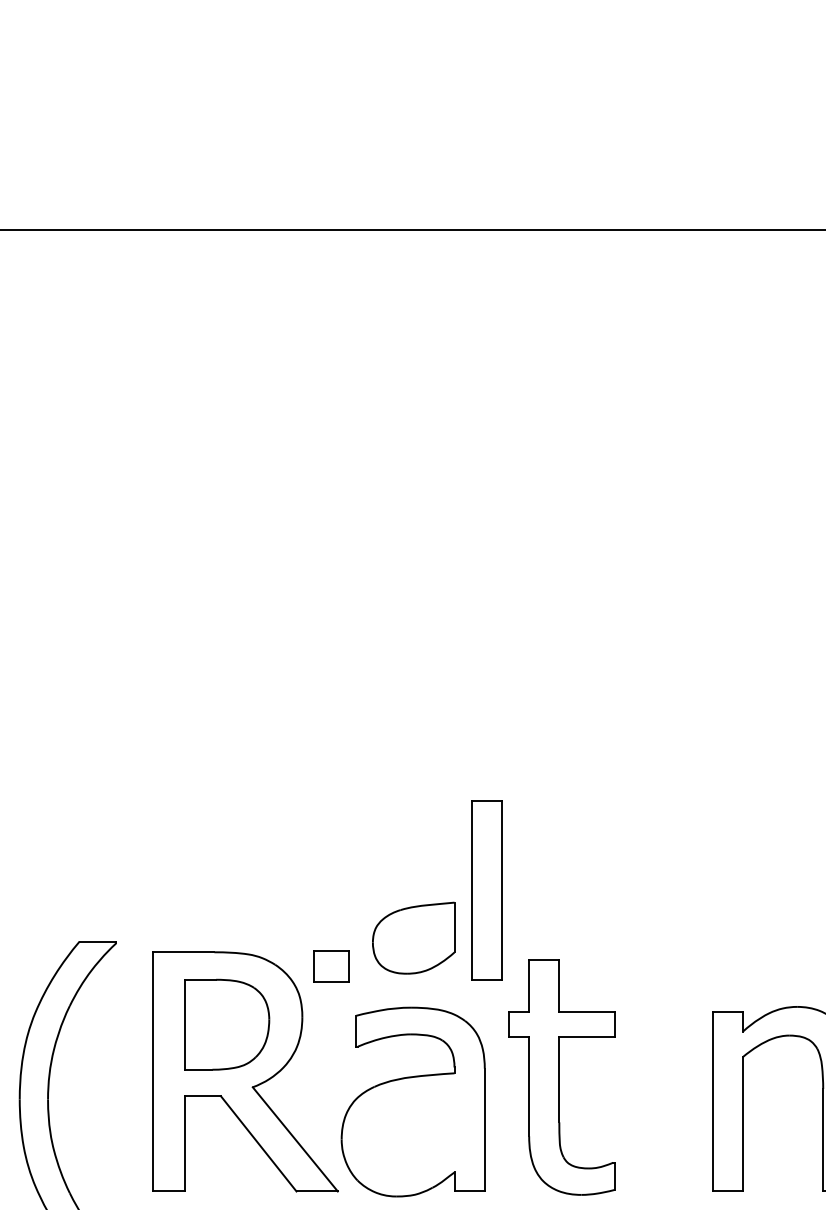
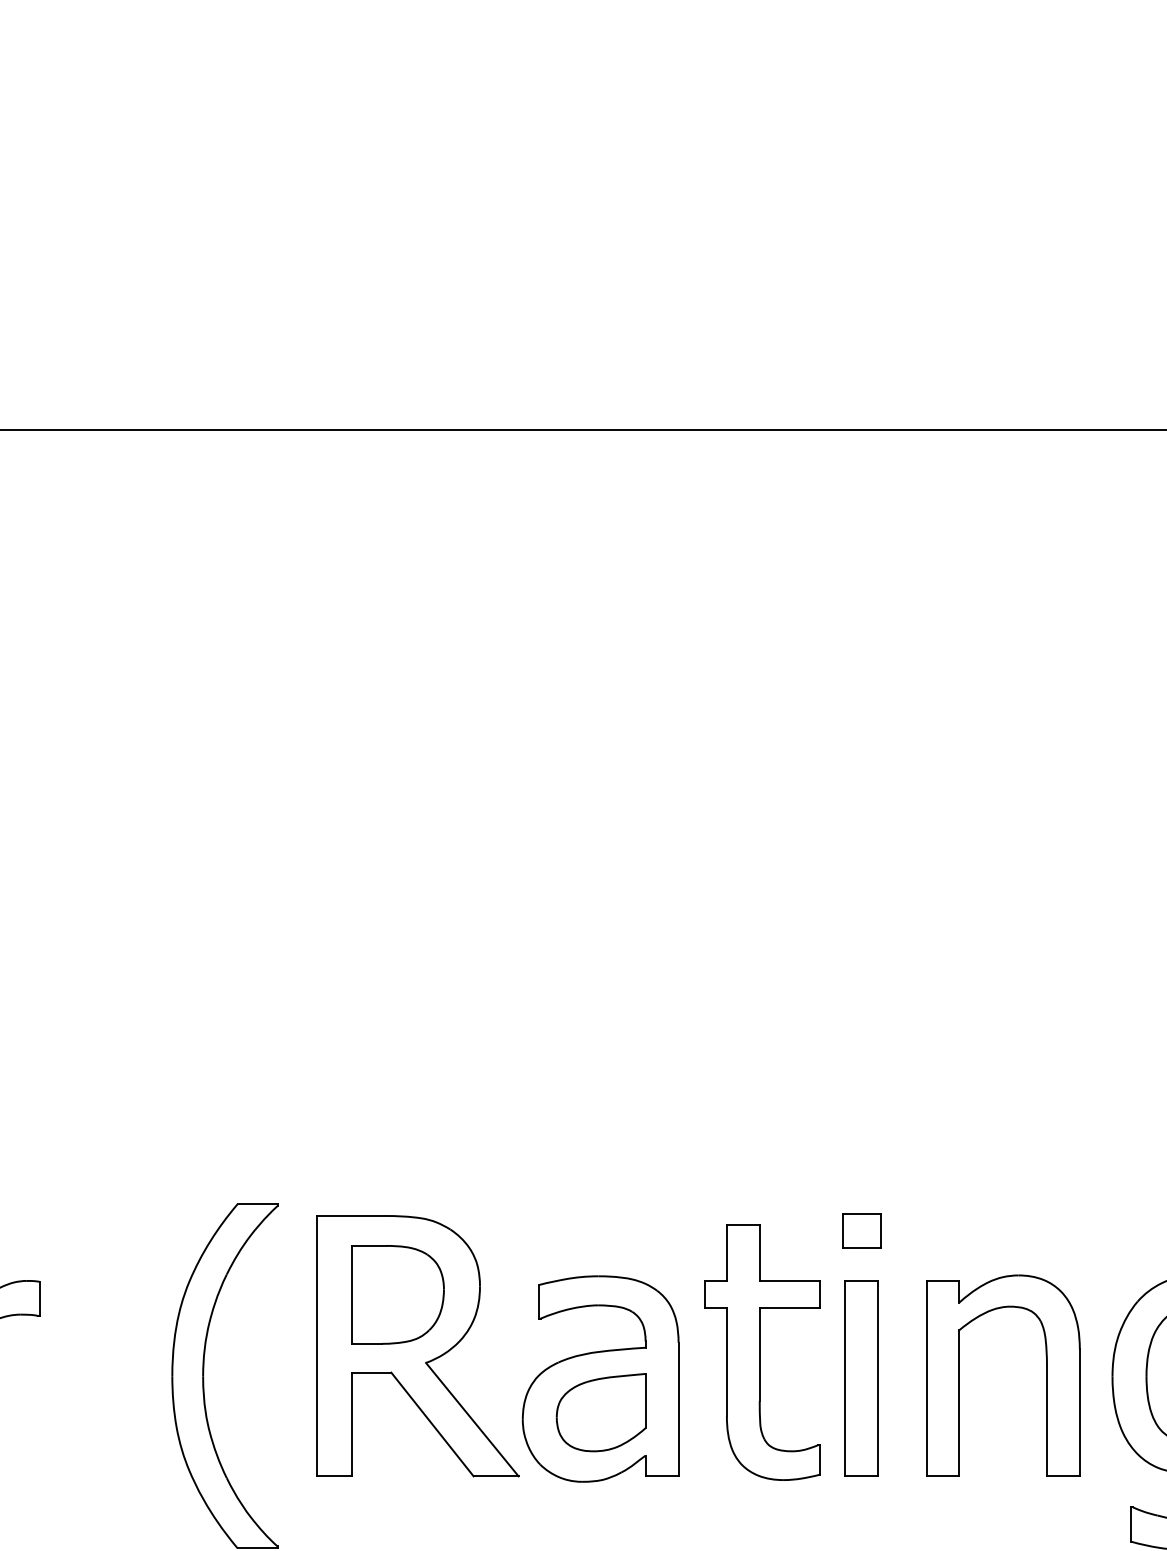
part: (486, 890) -> (861, 1378), moved
part: (413, 938) -> (600, 1412), moved
part: (331, 965) -> (861, 1230), moved

